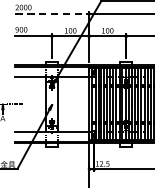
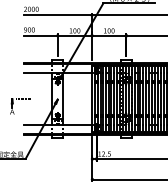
line: (52, 14) -> (58, 15), dashed -> solid

